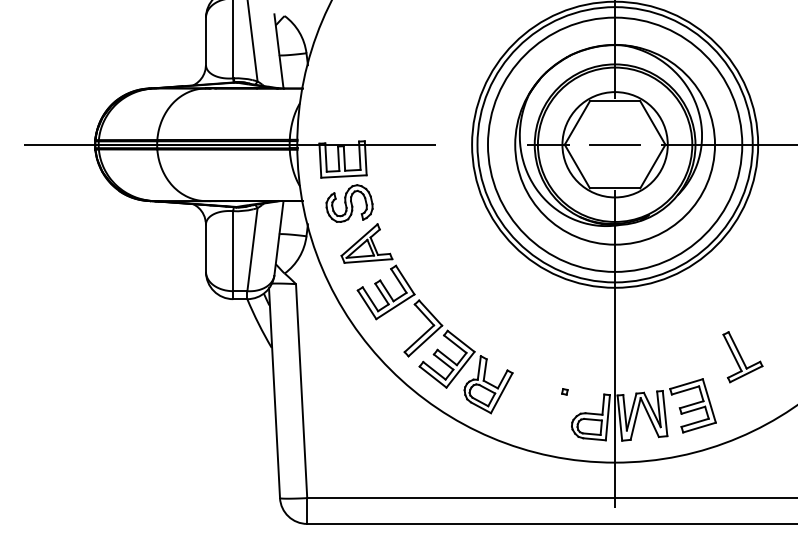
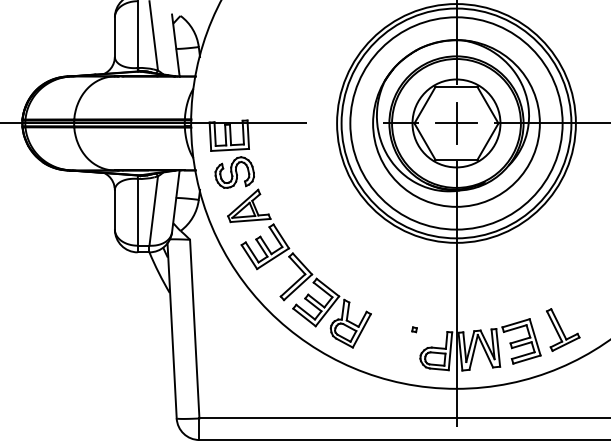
line: (615, 144) -> (456, 123), added
part: (742, 357) -> (562, 330), moved

